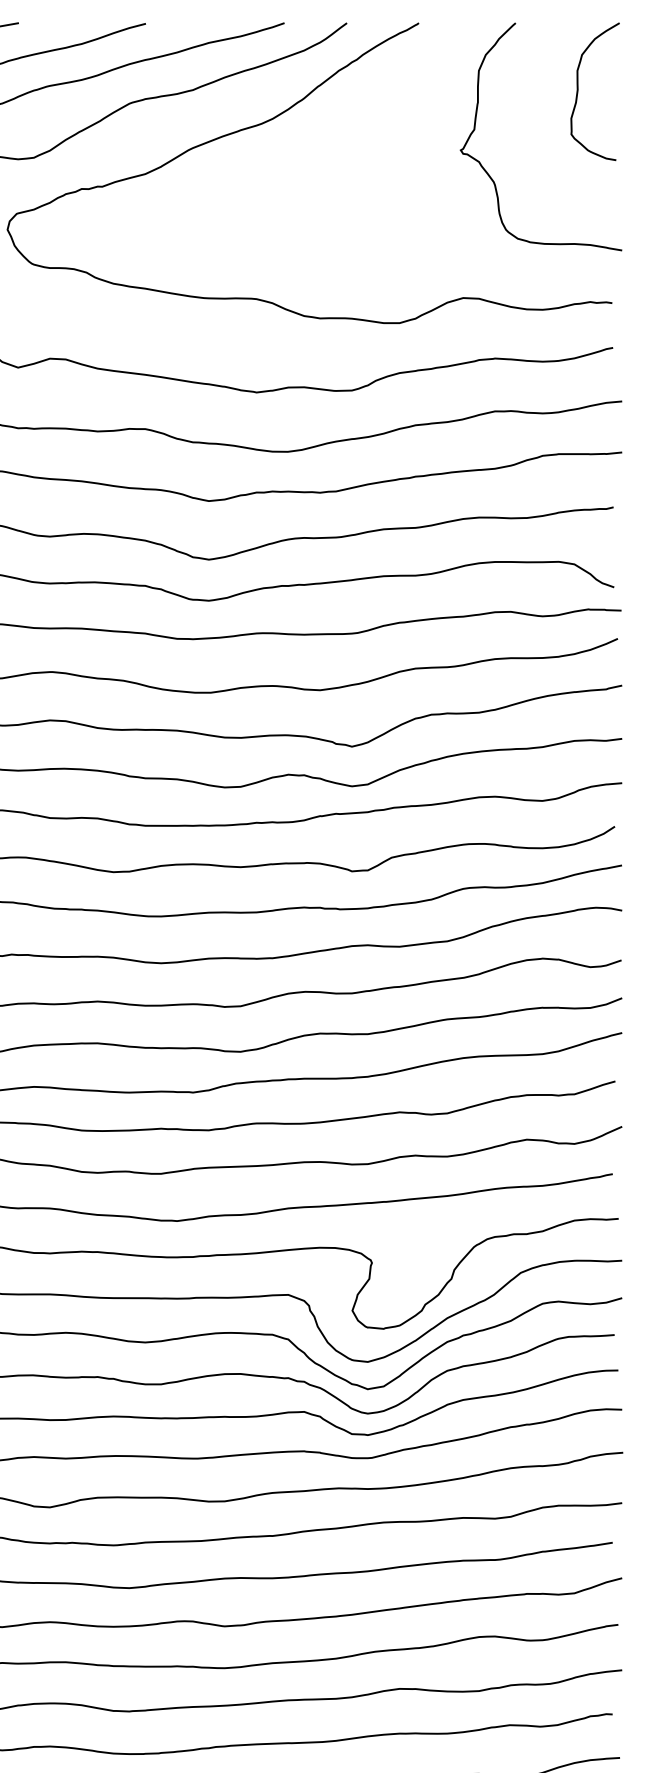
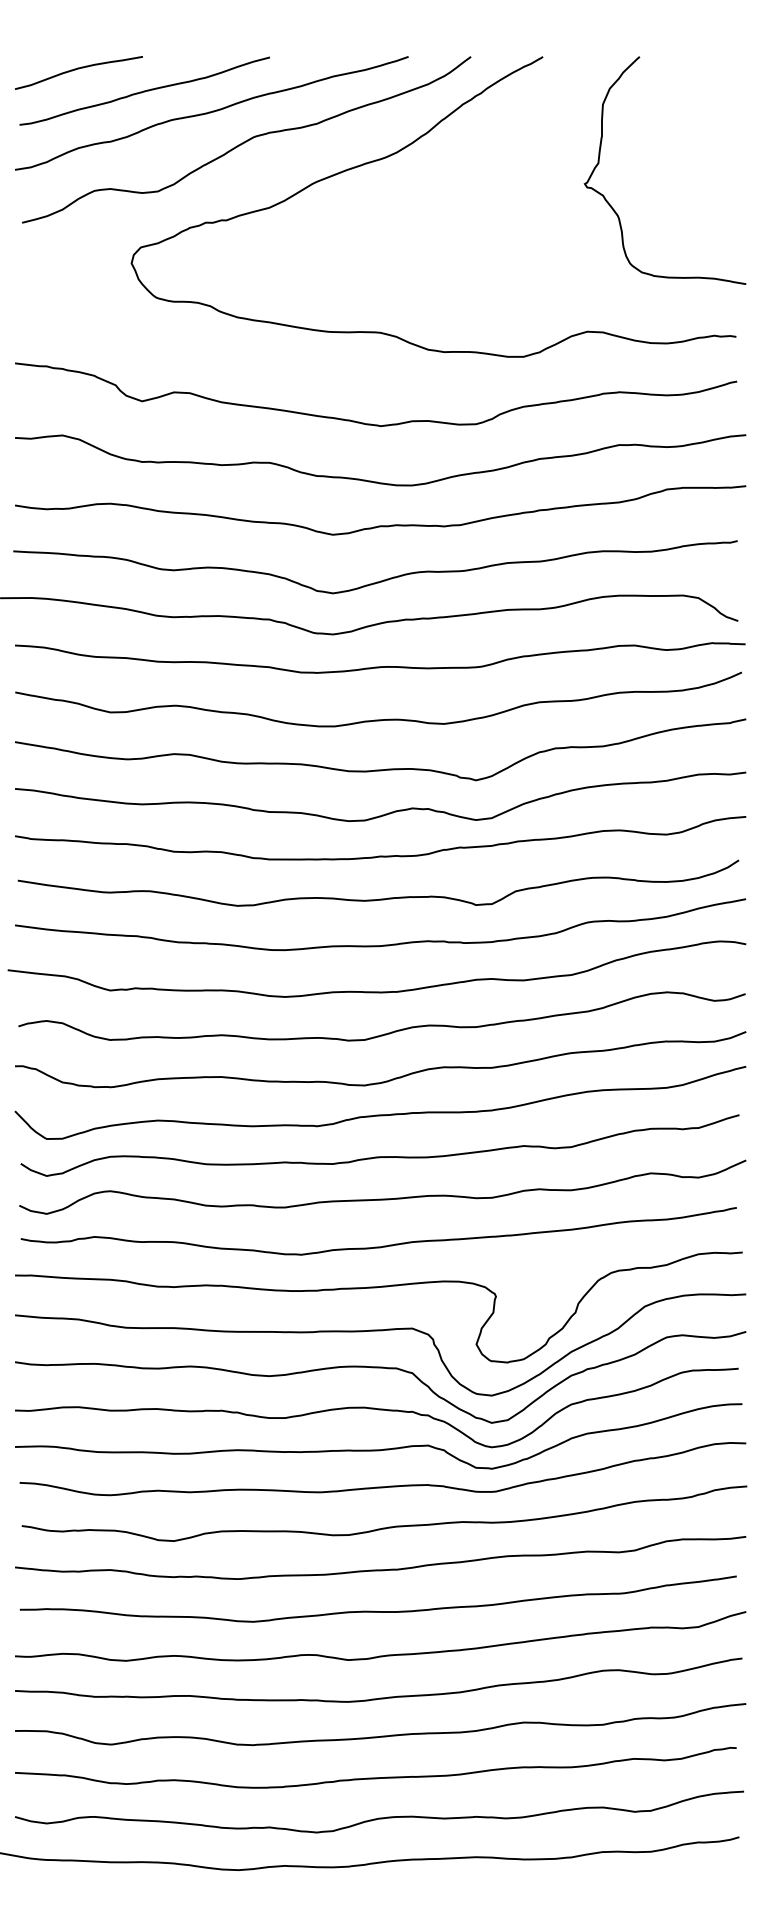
curve: (578, 91) -> (702, 125), removed

